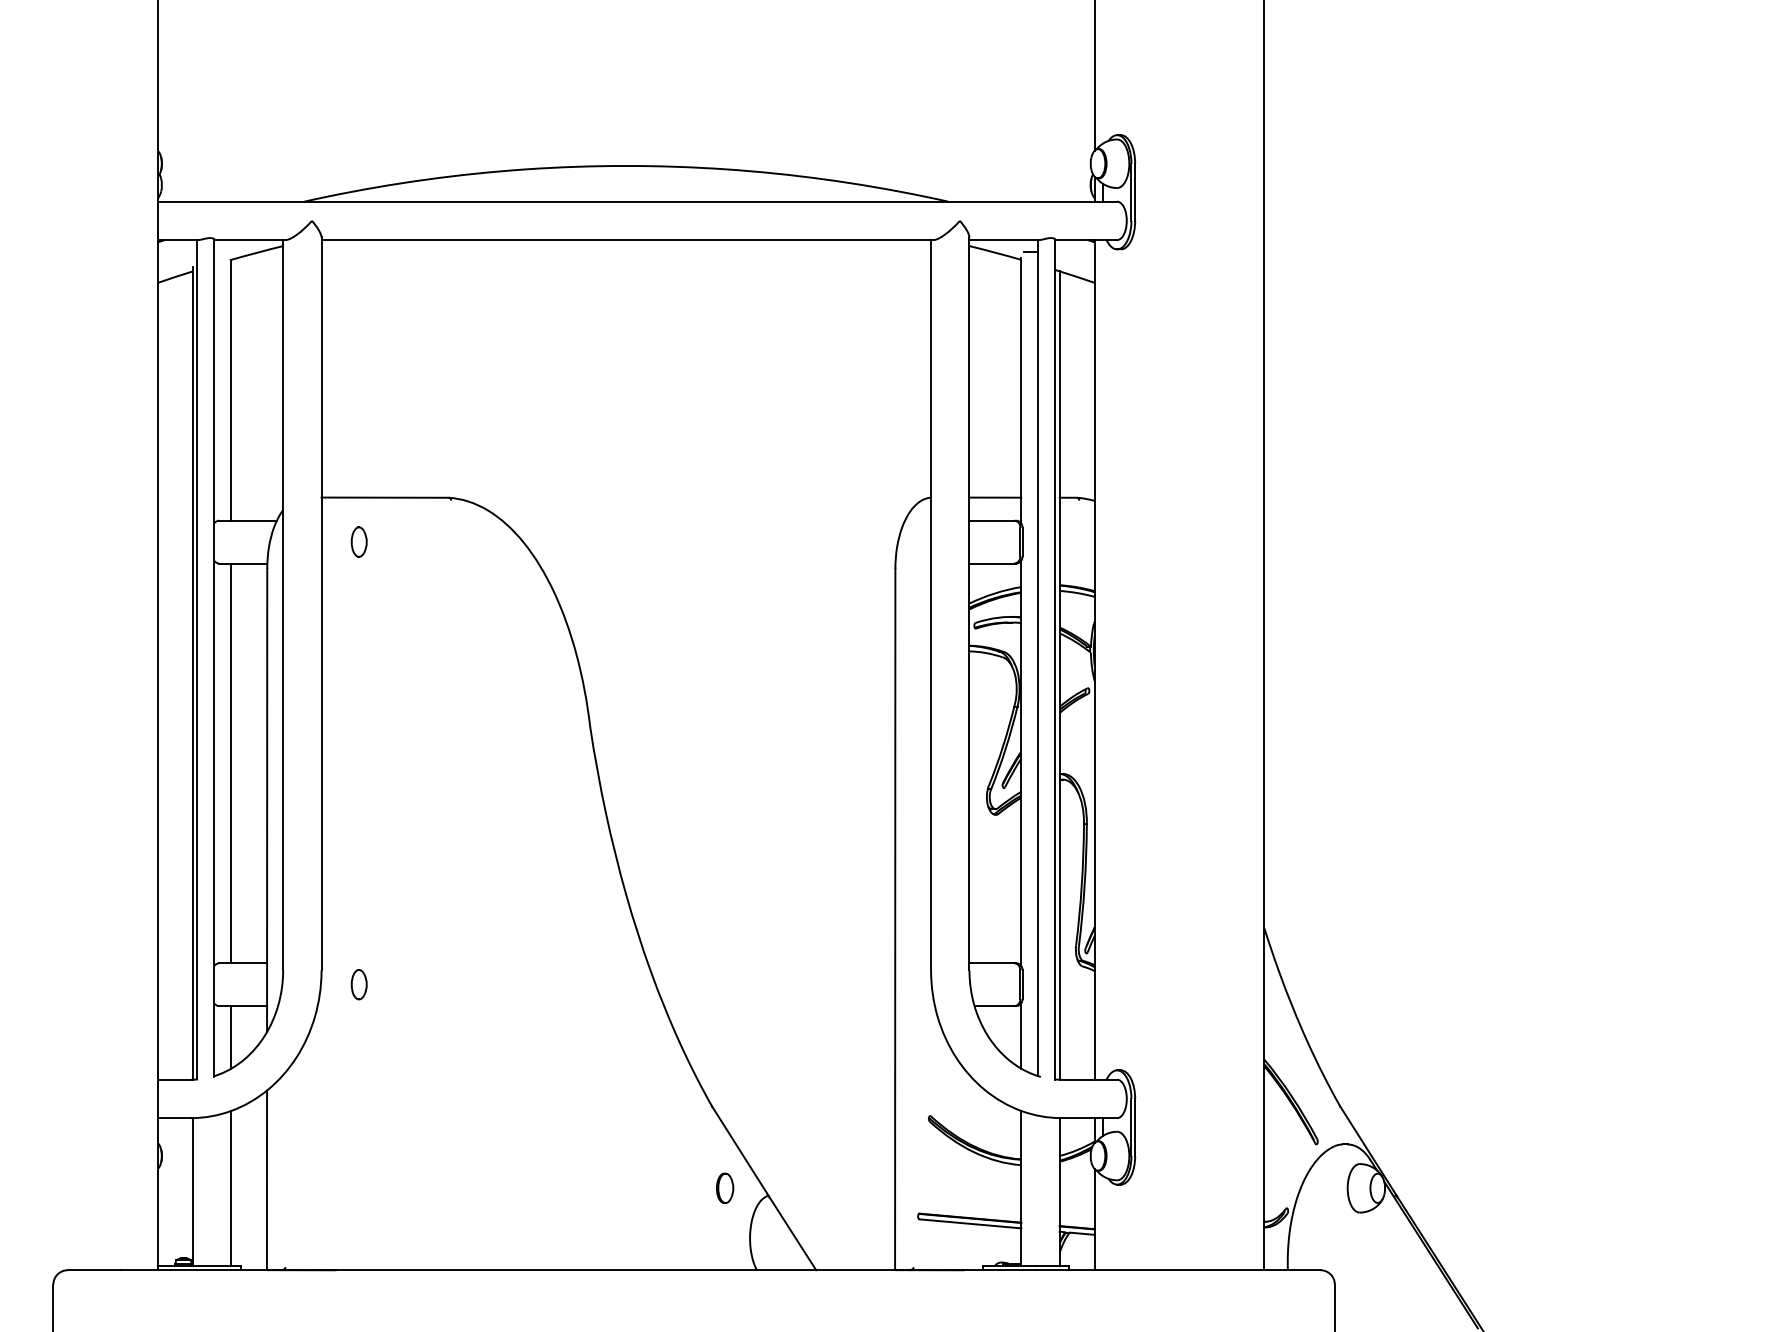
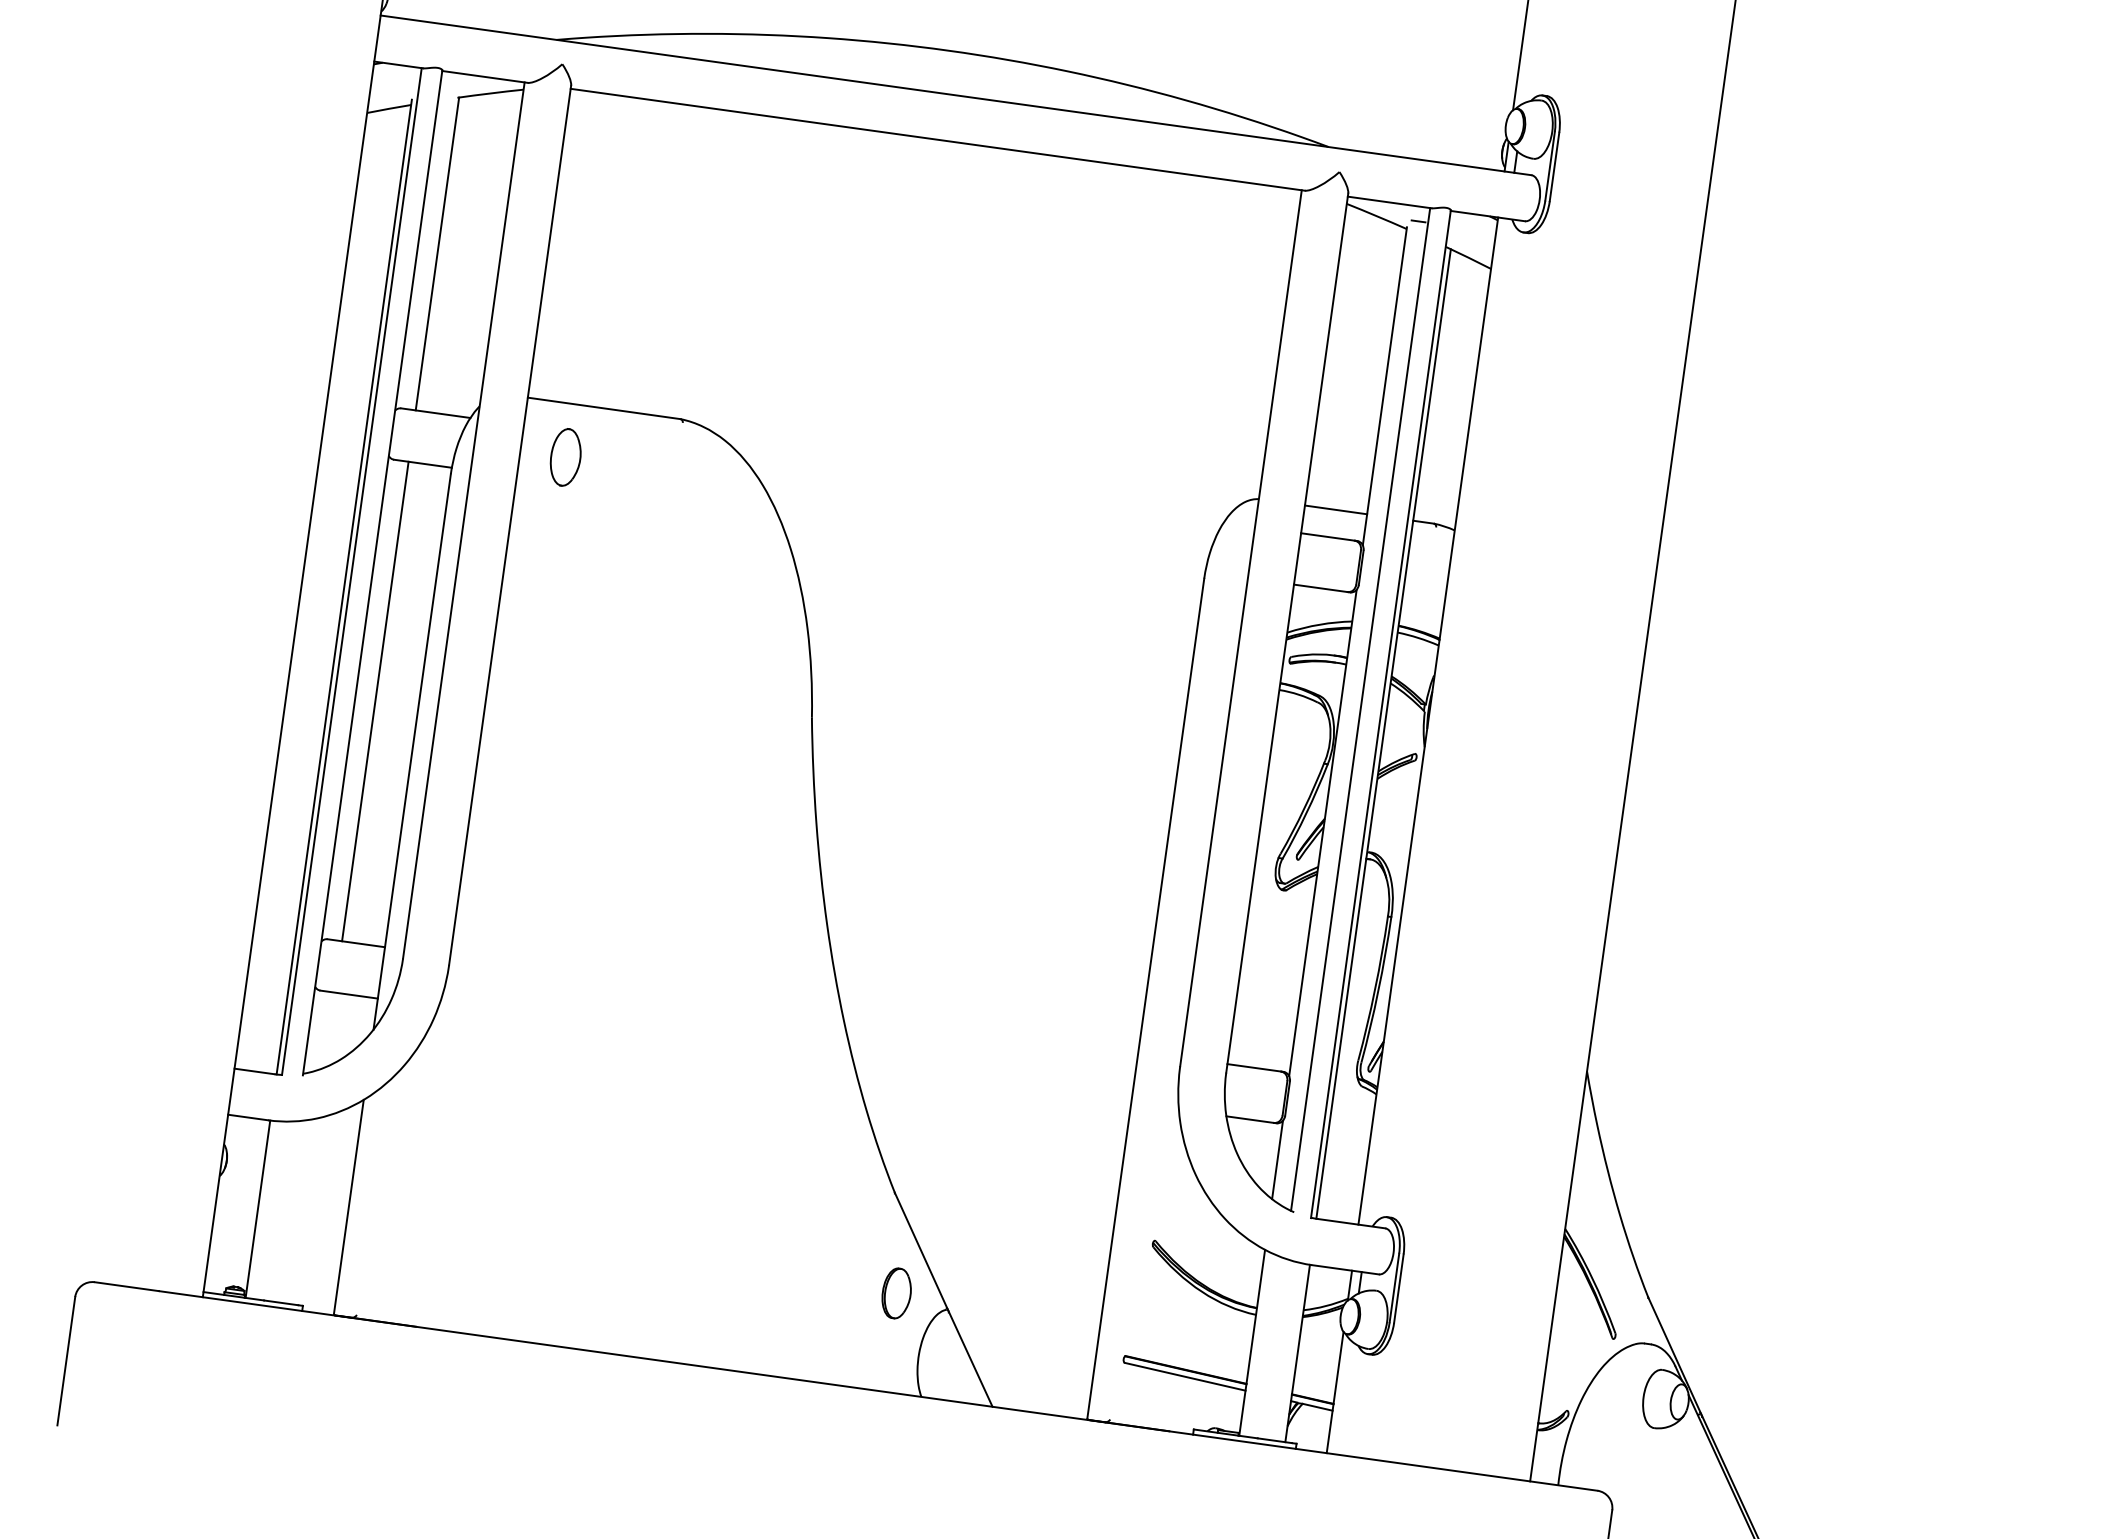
part: (358, 541) -> (564, 456), size x1.6
part: (358, 984) -> (491, 987), removed
line: (231, 1037) -> (329, 1030), removed
line: (231, 1187) -> (305, 1210), removed
part: (725, 1187) -> (897, 1292), size x1.4

